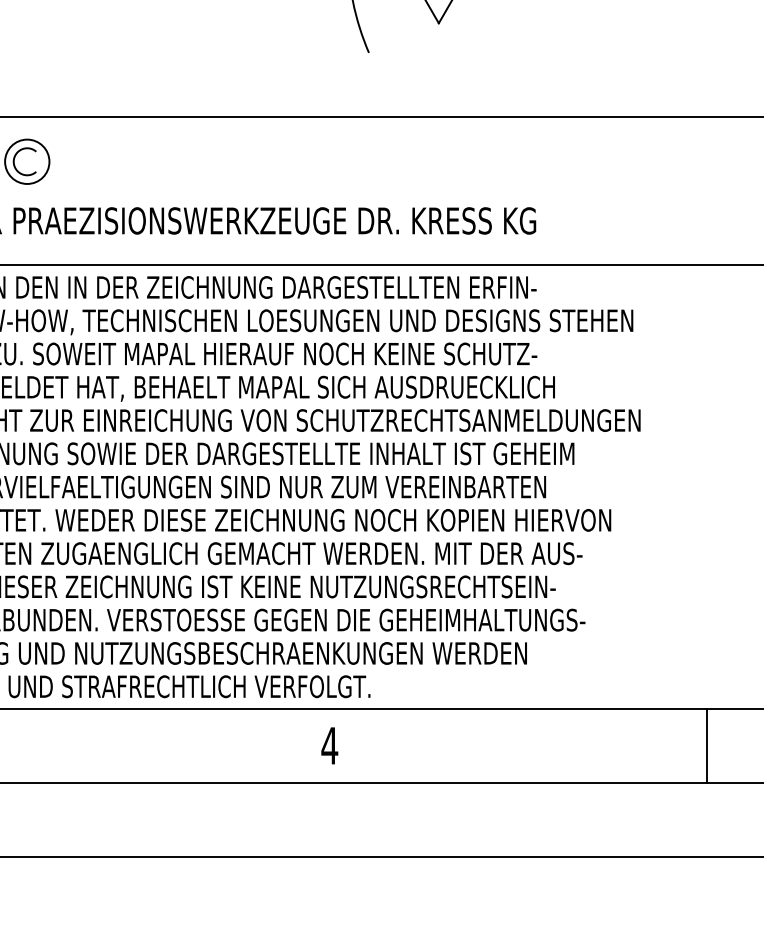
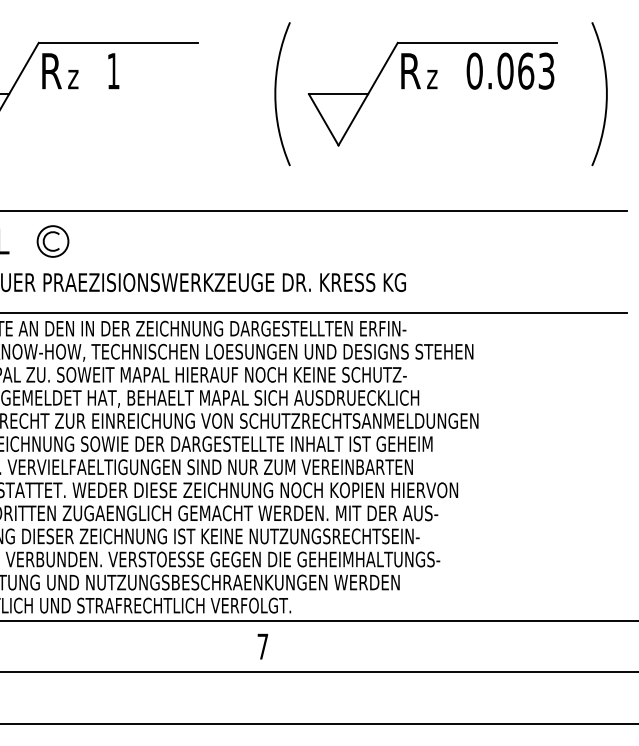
text: (329, 745) -> (262, 646), 4 -> 7
line: (706, 745) -> (524, 646), removed

